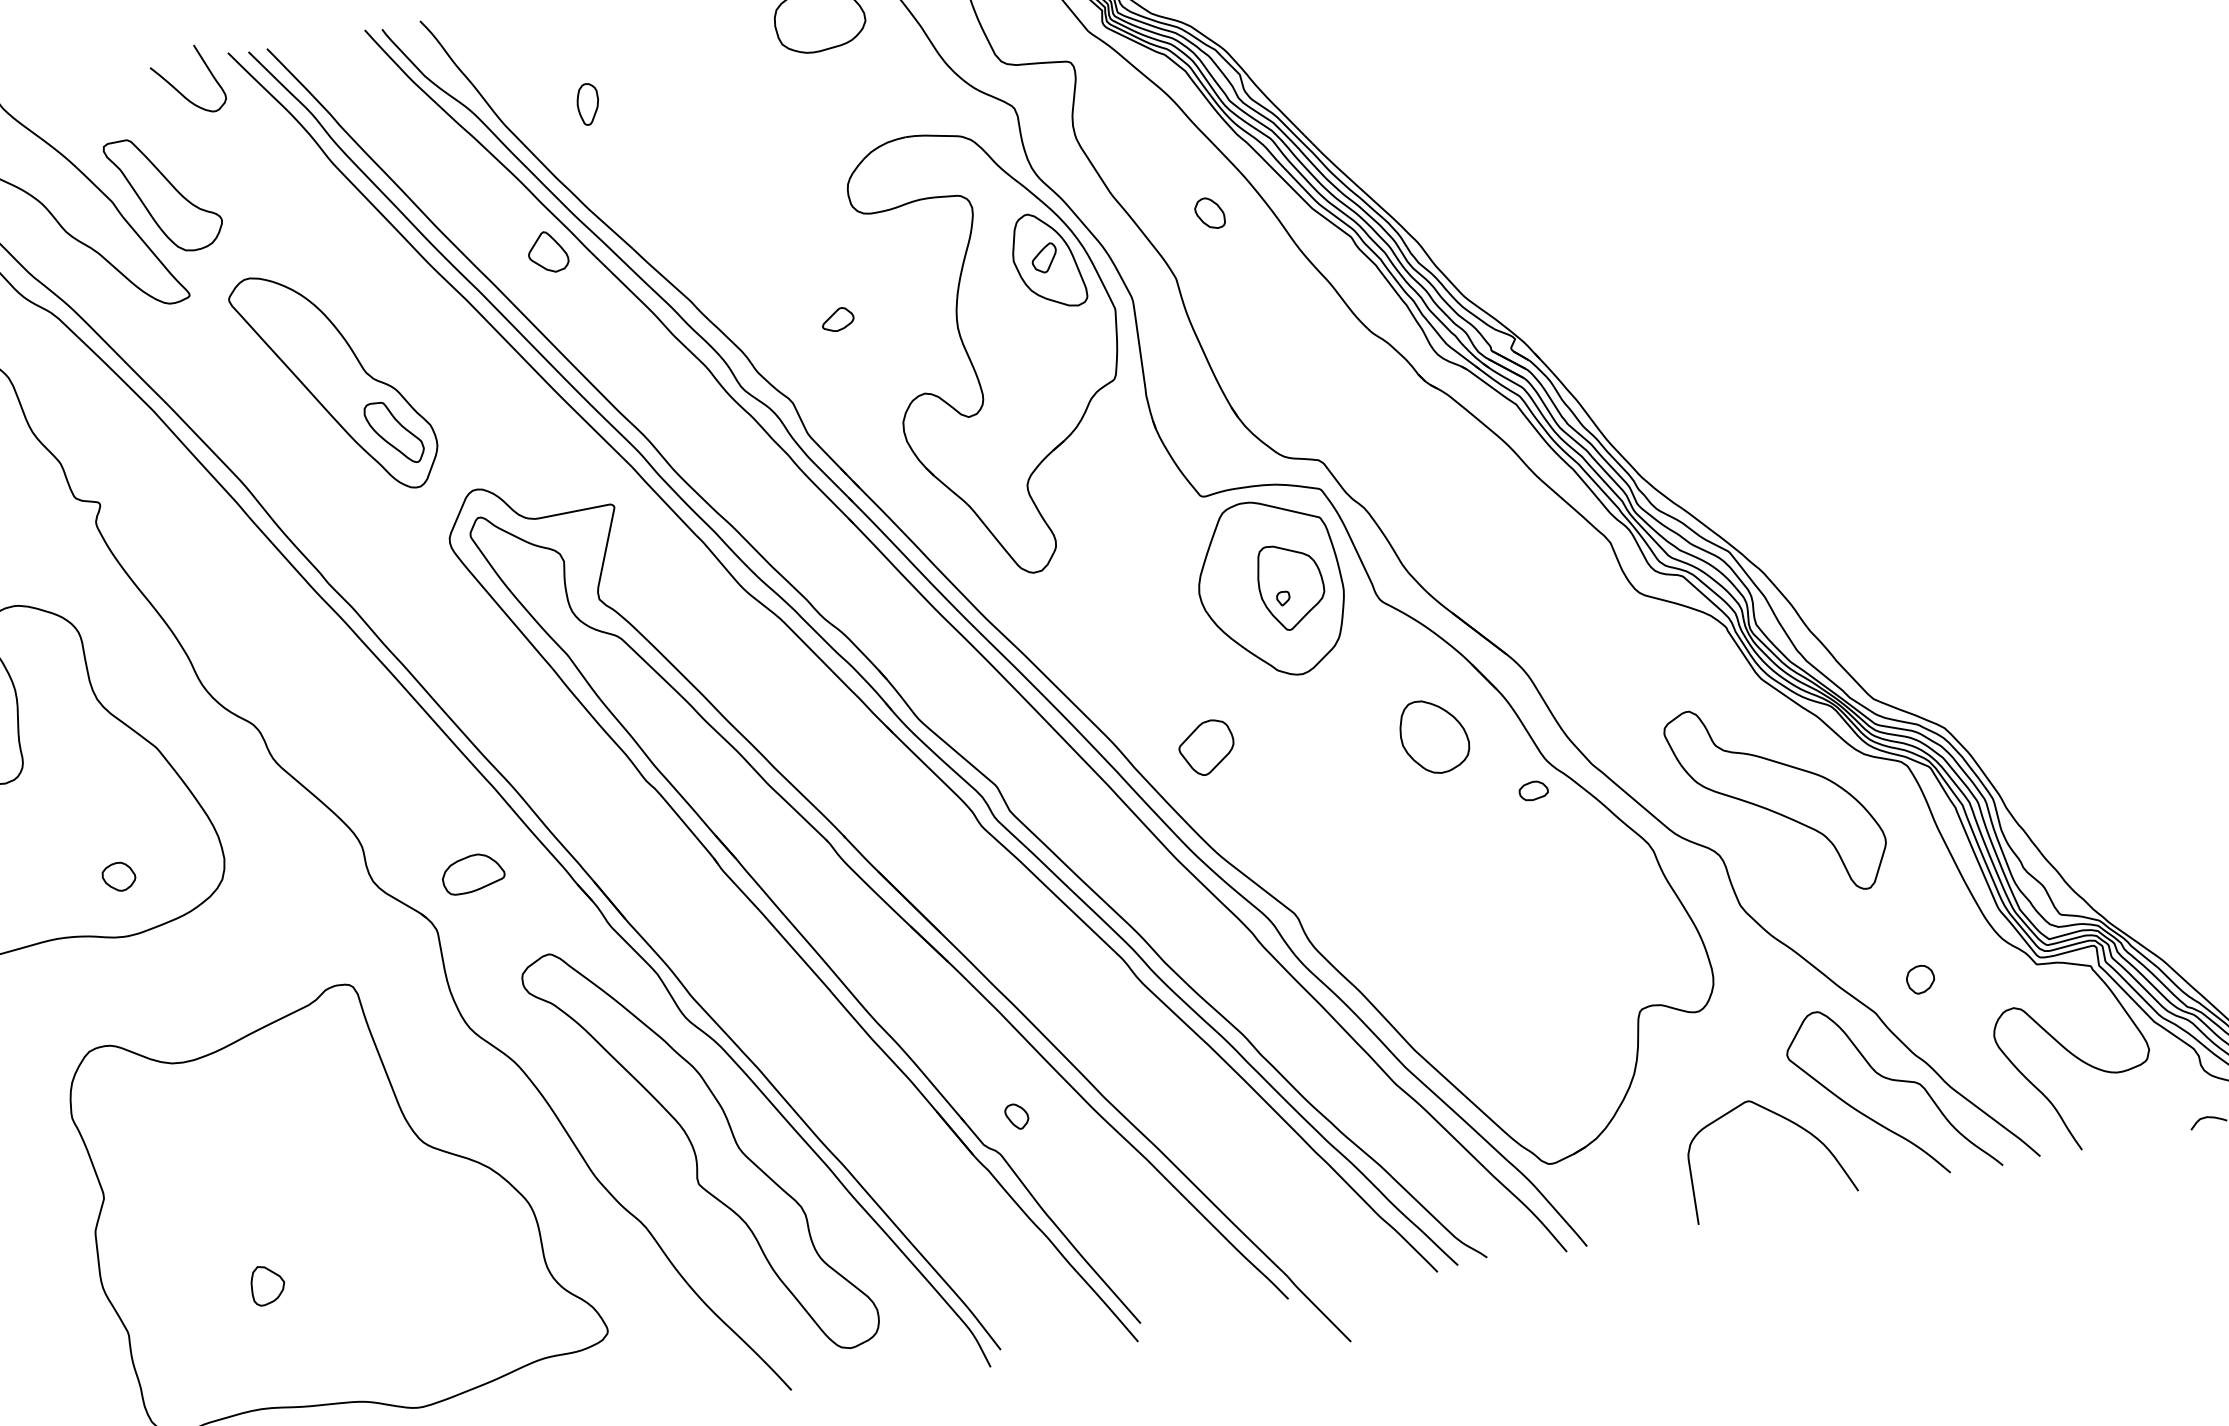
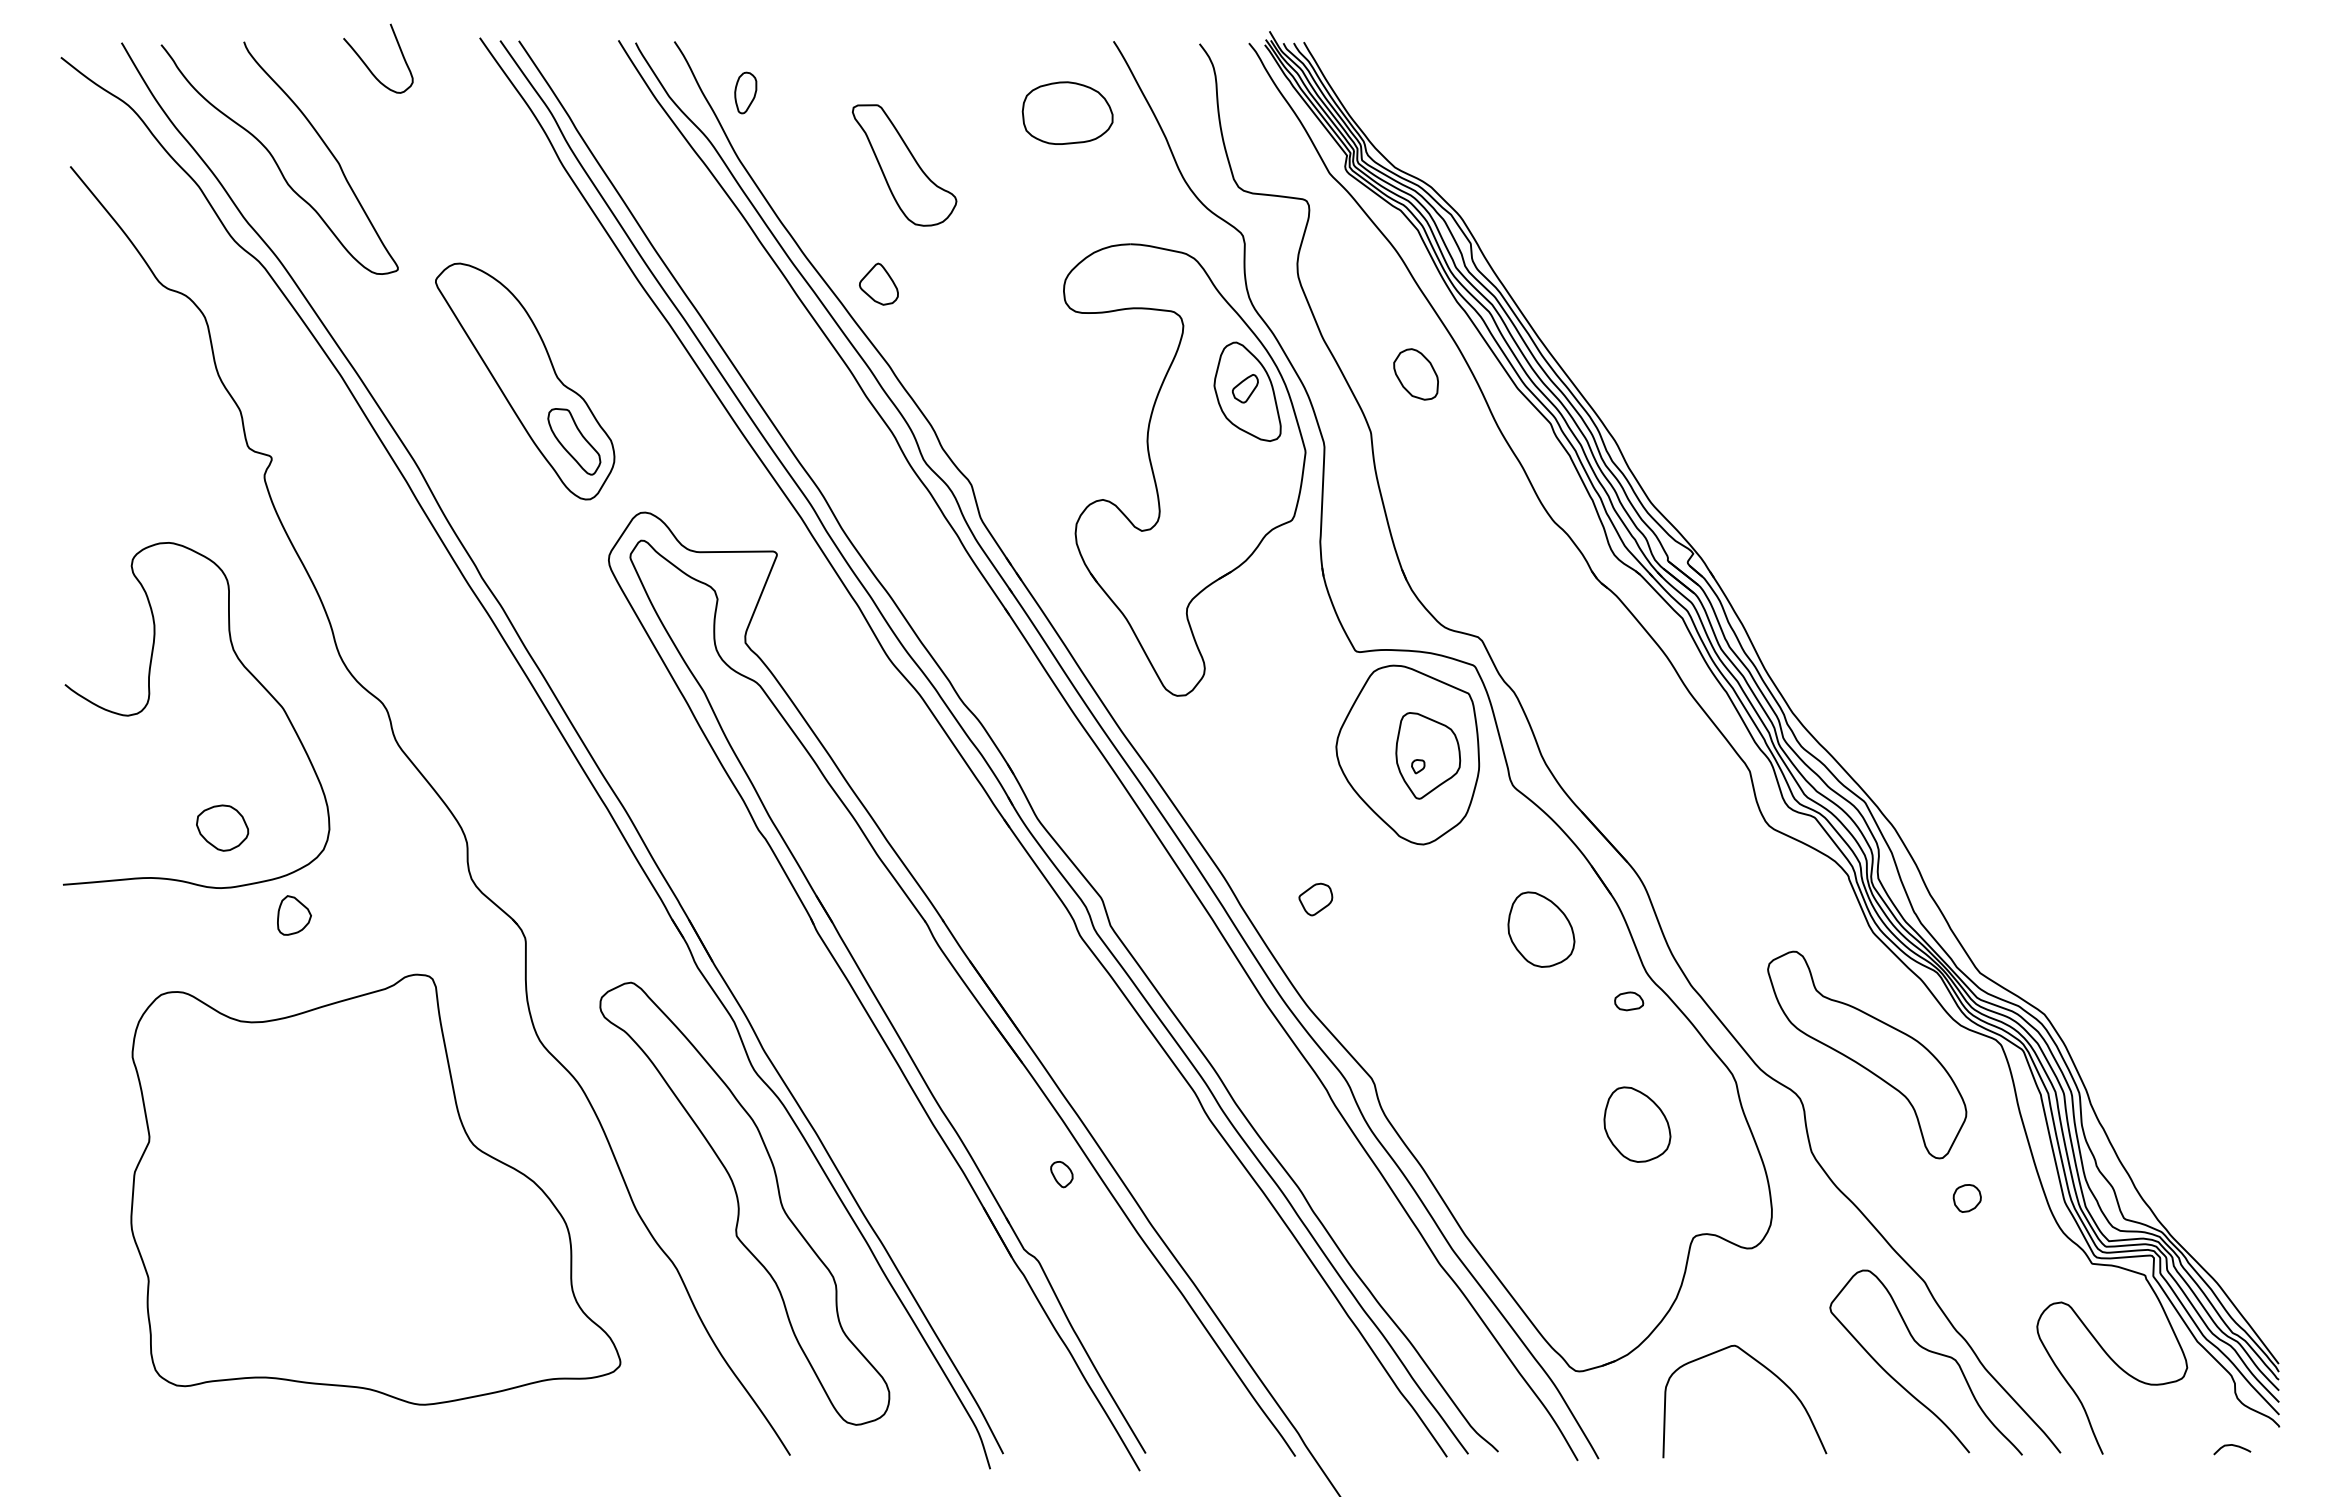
curve: (179, 90) -> (368, 66), moved
part: (587, 103) -> (745, 92), moved
part: (164, 194) -> (904, 165), moved
part: (1209, 213) -> (1415, 374), size x1.6
part: (547, 251) -> (878, 283), moved
part: (837, 319) -> (1030, 411), removed
part: (1206, 747) -> (1315, 899), size x0.6
part: (473, 873) -> (571, 889), removed
part: (119, 877) -> (222, 828), size x1.6
part: (1564, 910) -> (1637, 1124), added
part: (1919, 979) -> (1966, 1198), moved
part: (1016, 1116) -> (1061, 1174), moved
curve: (1785, 1119) -> (1767, 1370), moved
part: (267, 1284) -> (294, 915), moved

